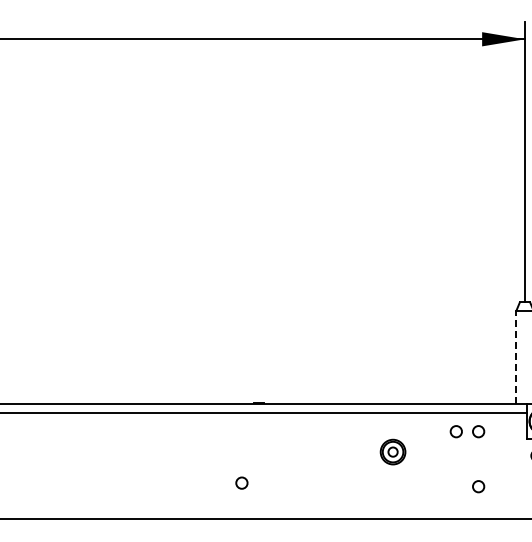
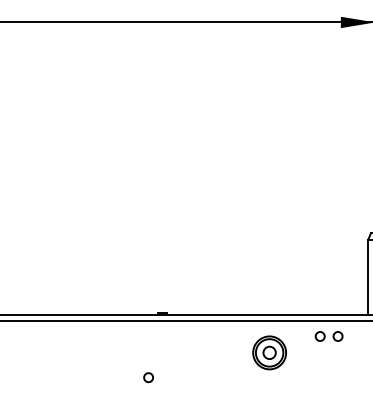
line: (516, 357) -> (368, 277), dashed -> solid
part: (392, 451) -> (269, 352), size x1.67
circle: (478, 486) -> (337, 380), removed

